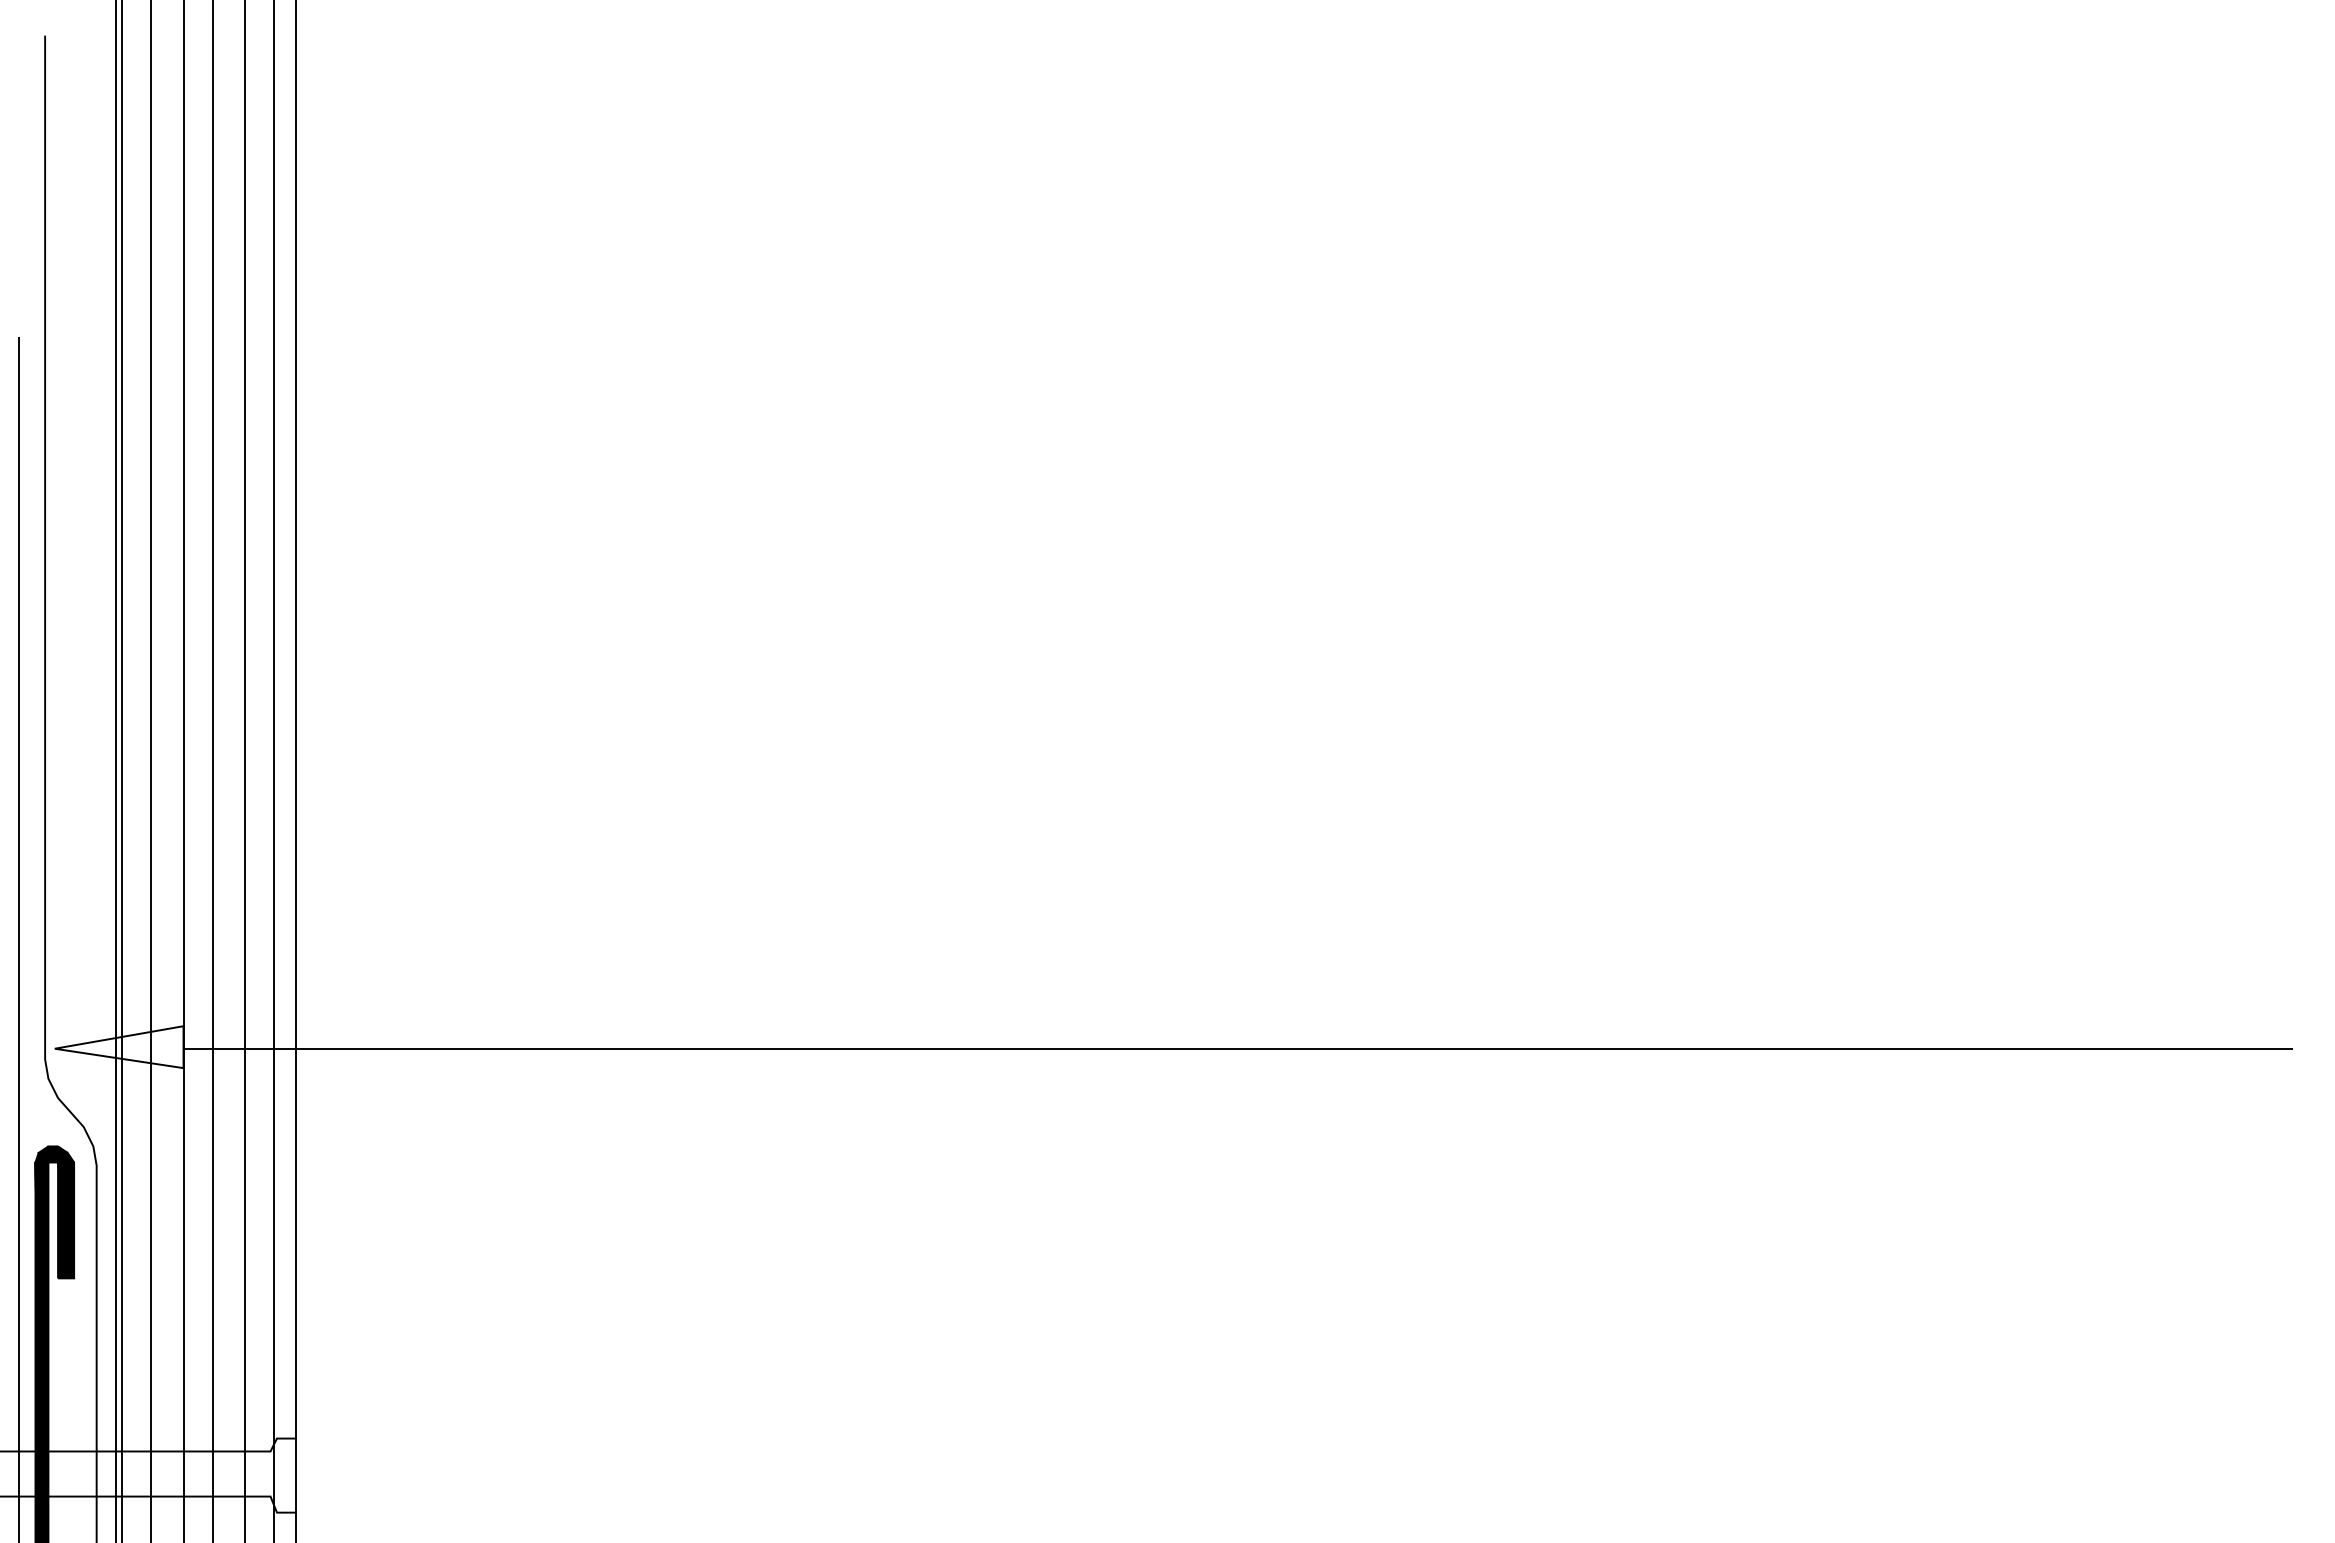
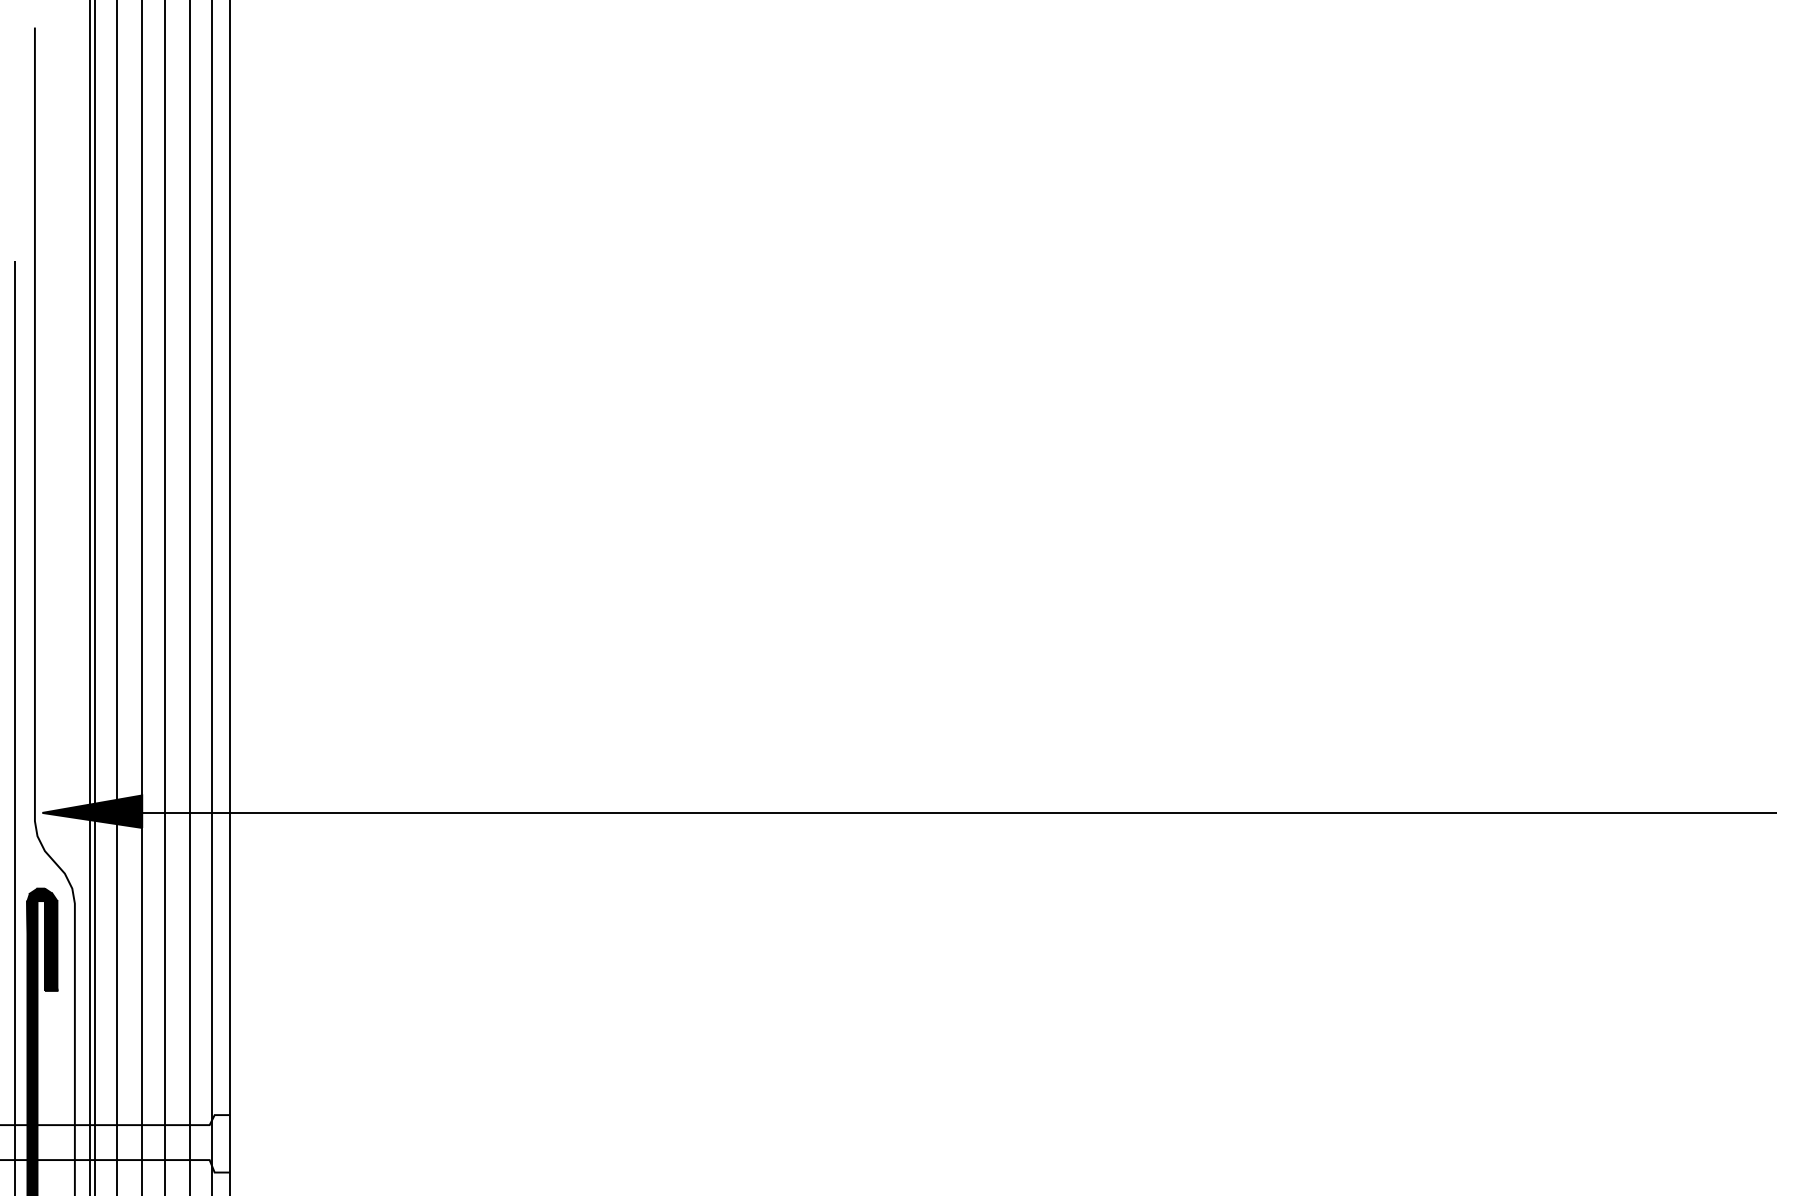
fill: (118, 1047) -> (91, 811), added

